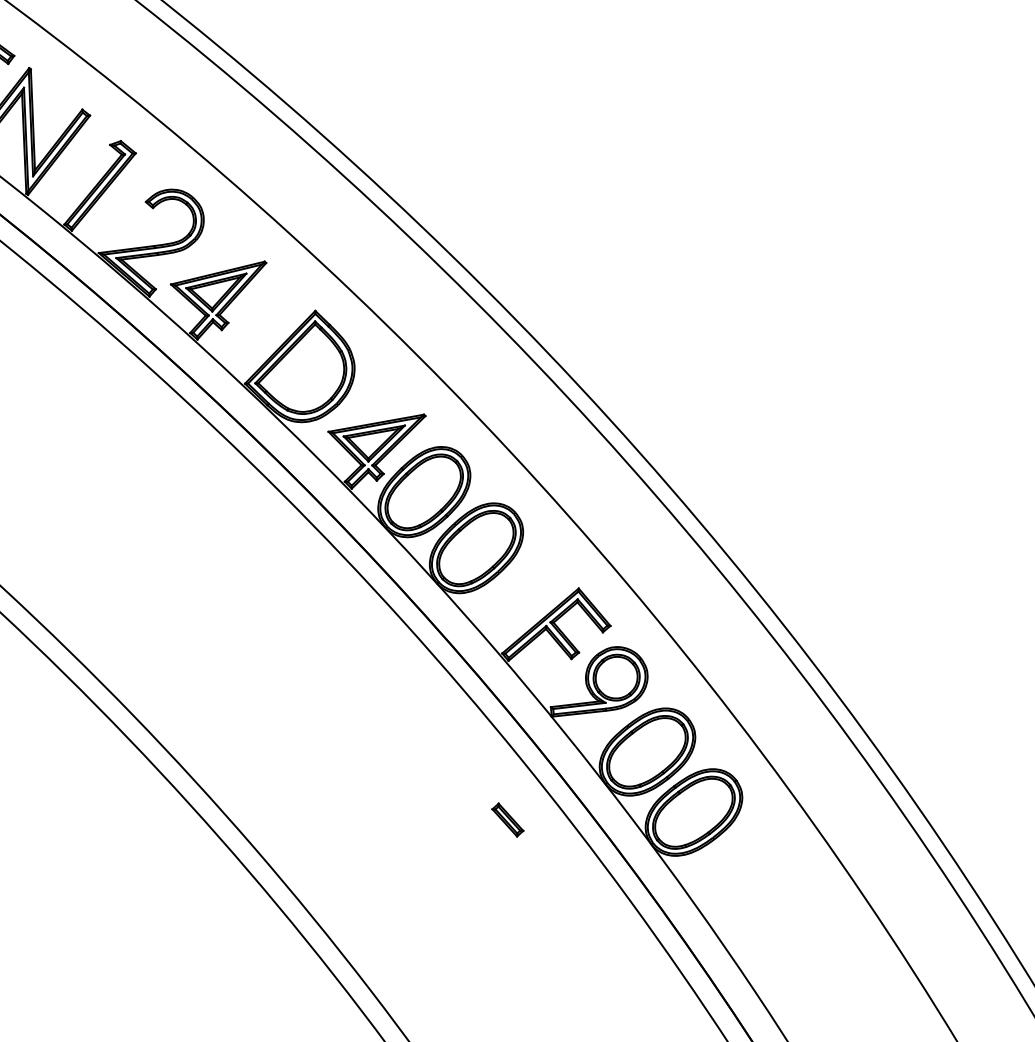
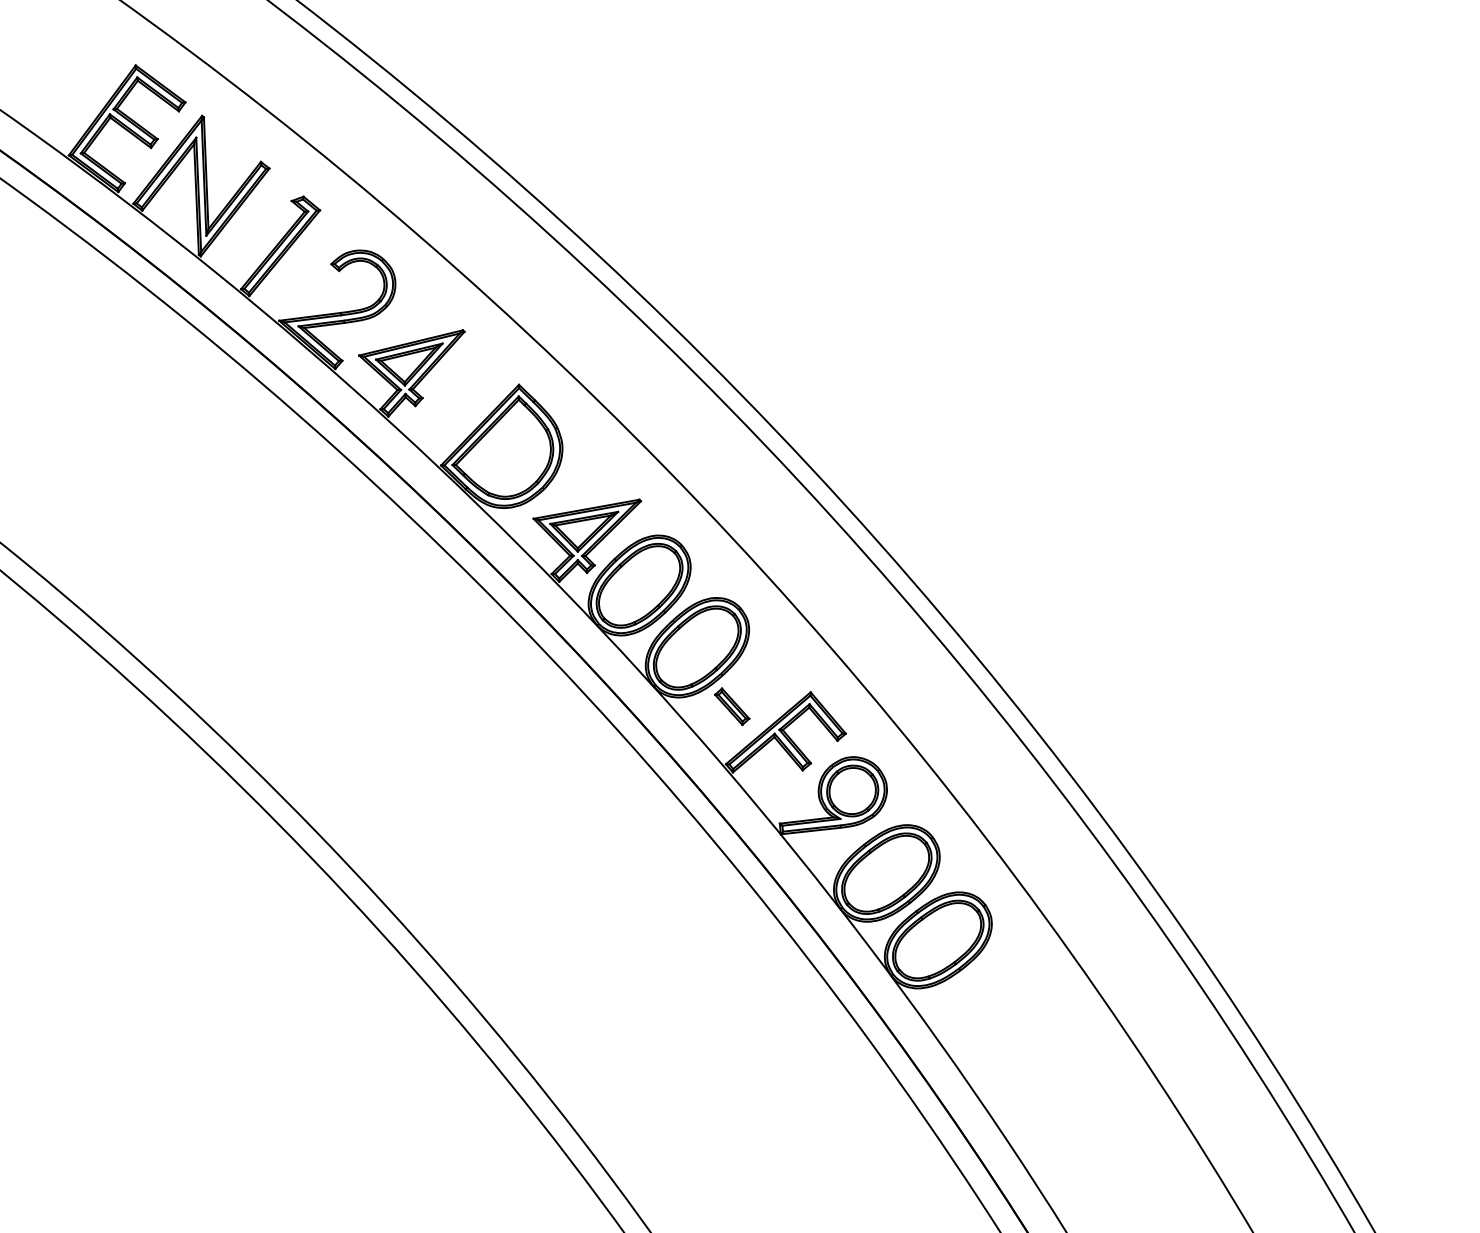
part: (508, 819) -> (732, 706), moved

